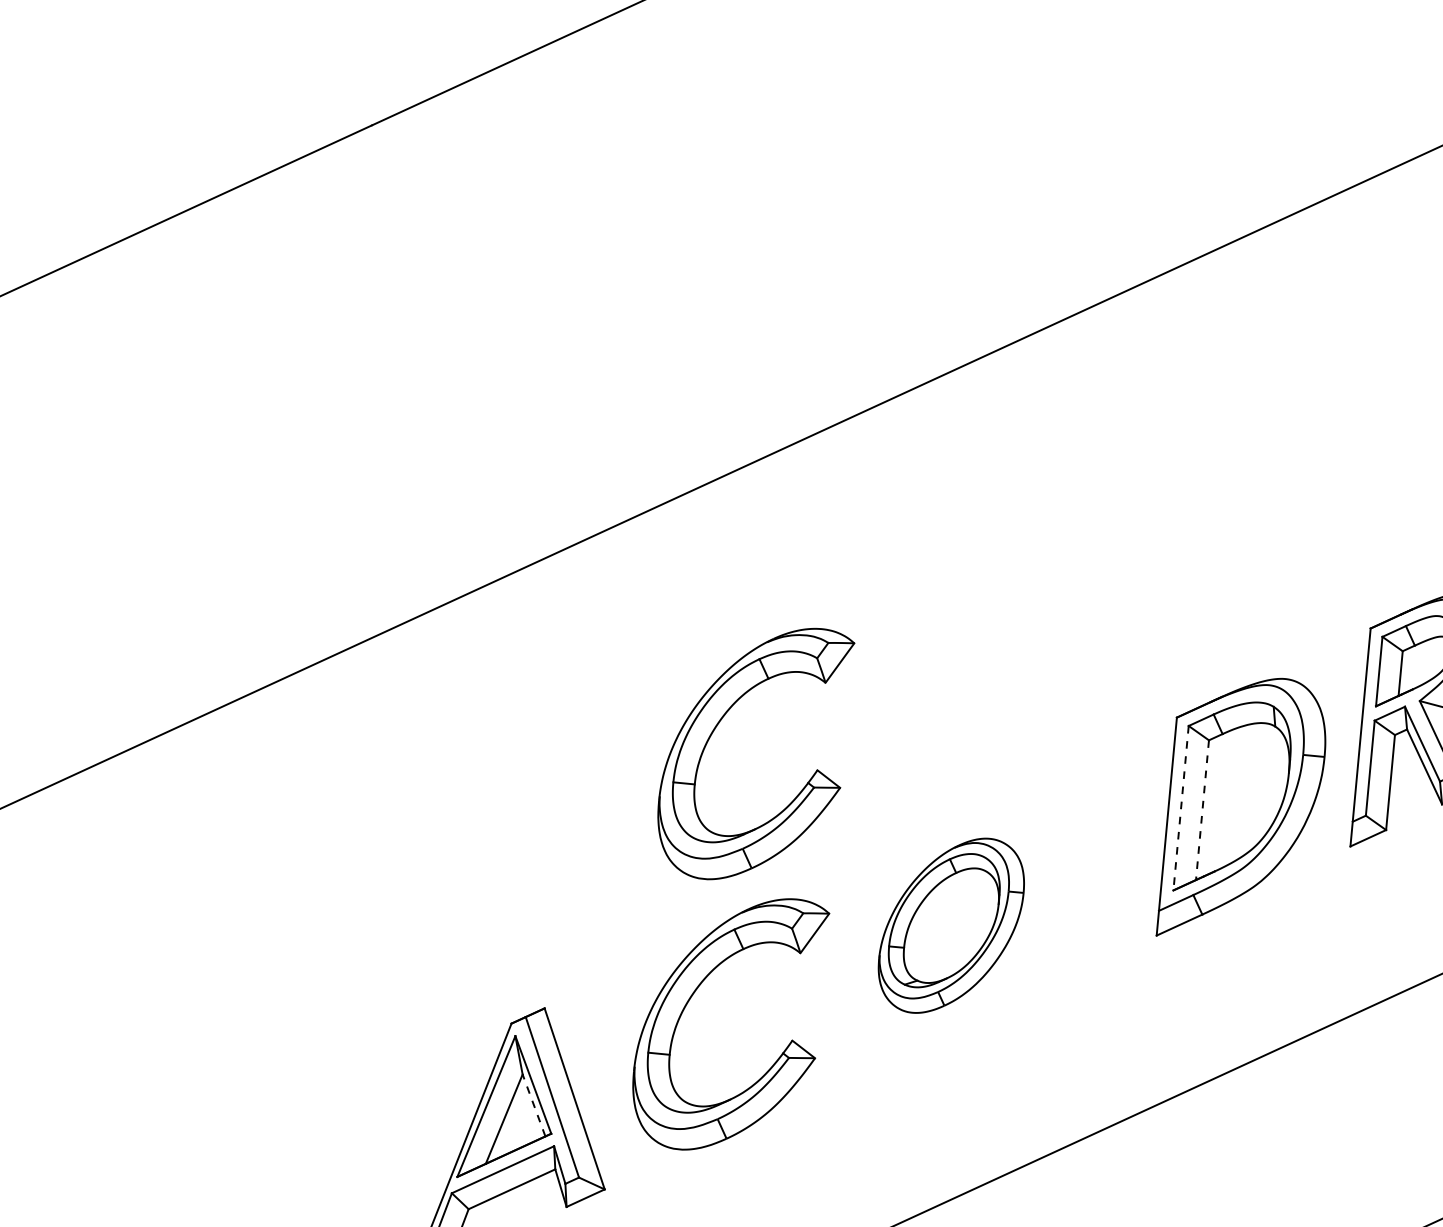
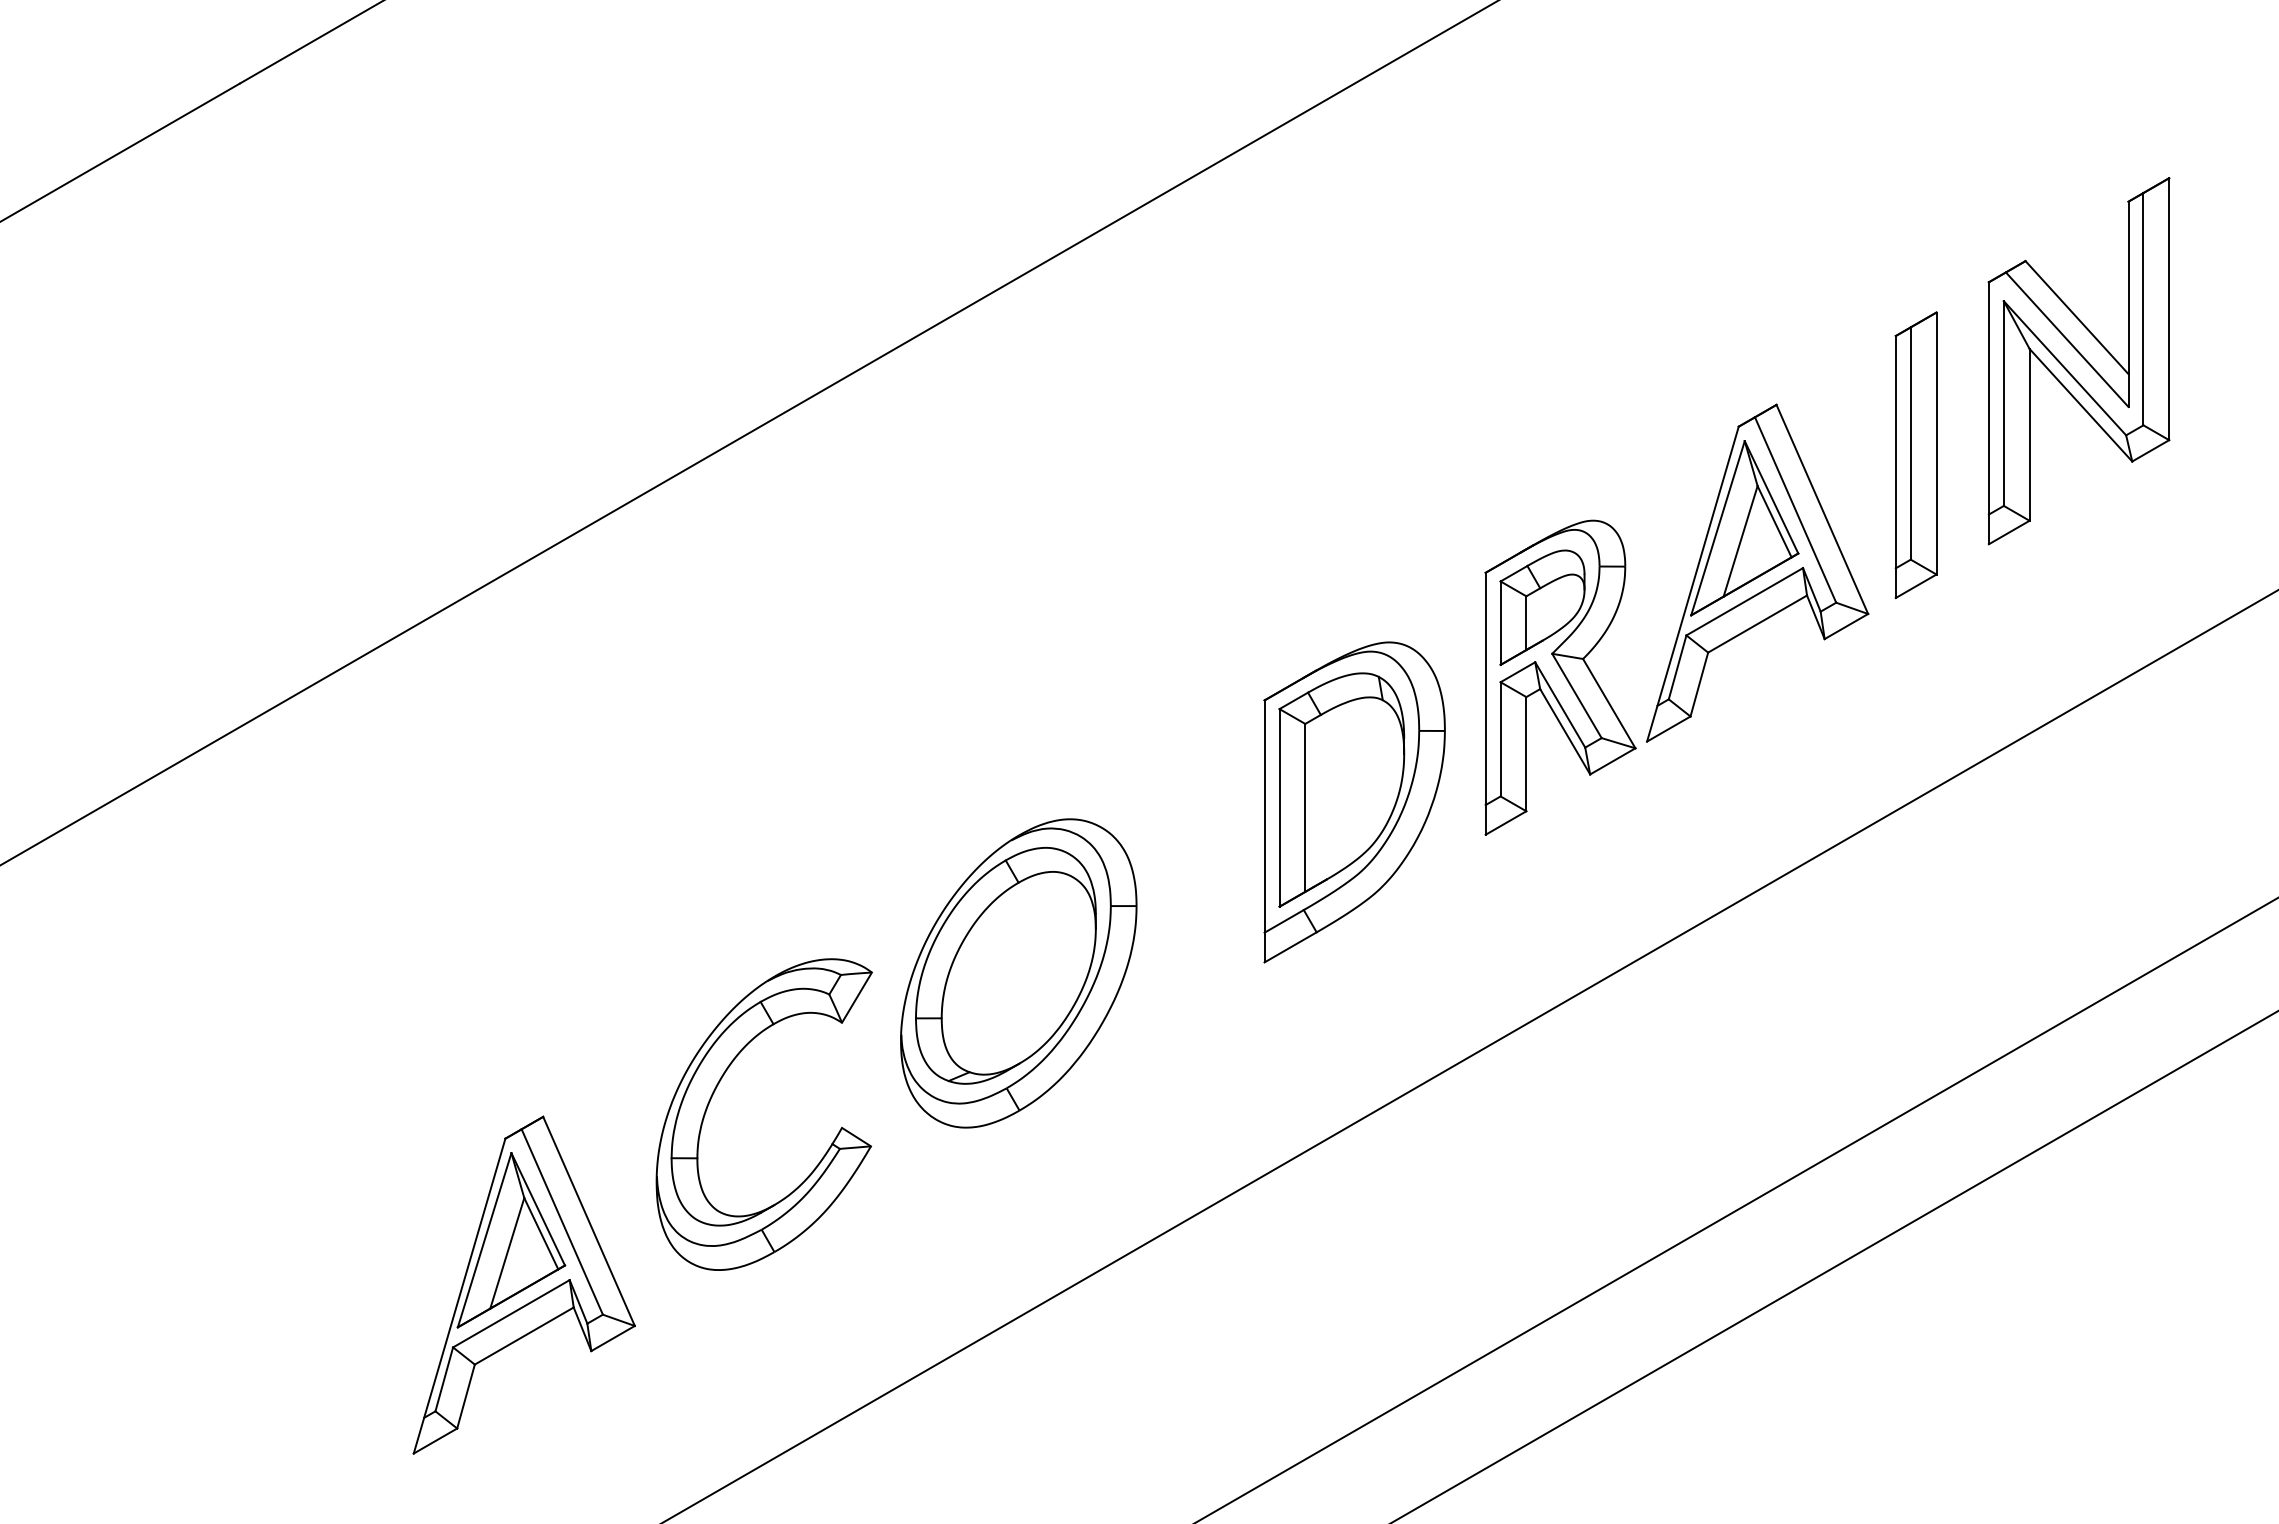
part: (715, 730) -> (715, 766), removed
line: (1181, 807) -> (1279, 807), dashed -> solid
line: (1202, 809) -> (1305, 807), dashed -> solid
part: (951, 925) -> (1018, 973), size x1.43
line: (534, 1105) -> (541, 1233), dashed -> solid

